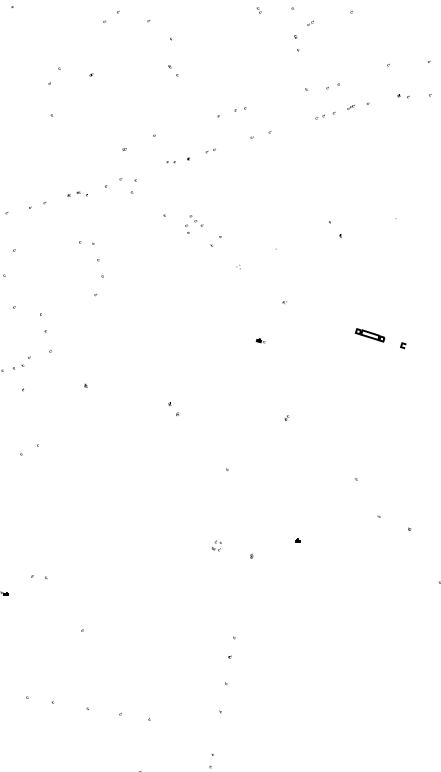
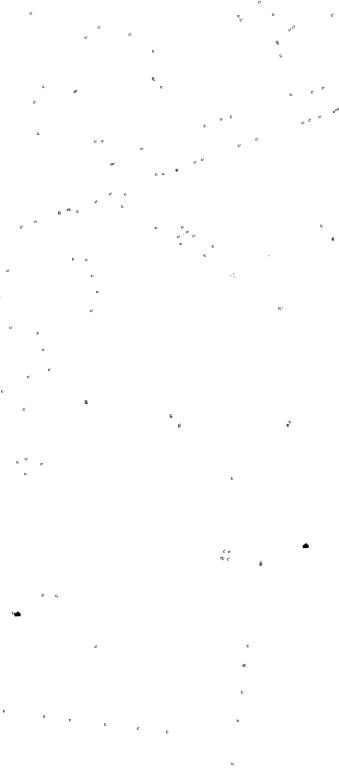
part: (111, 126) -> (98, 141), added
part: (260, 340) -> (258, 347), removed
part: (18, 366) -> (21, 460), moved

